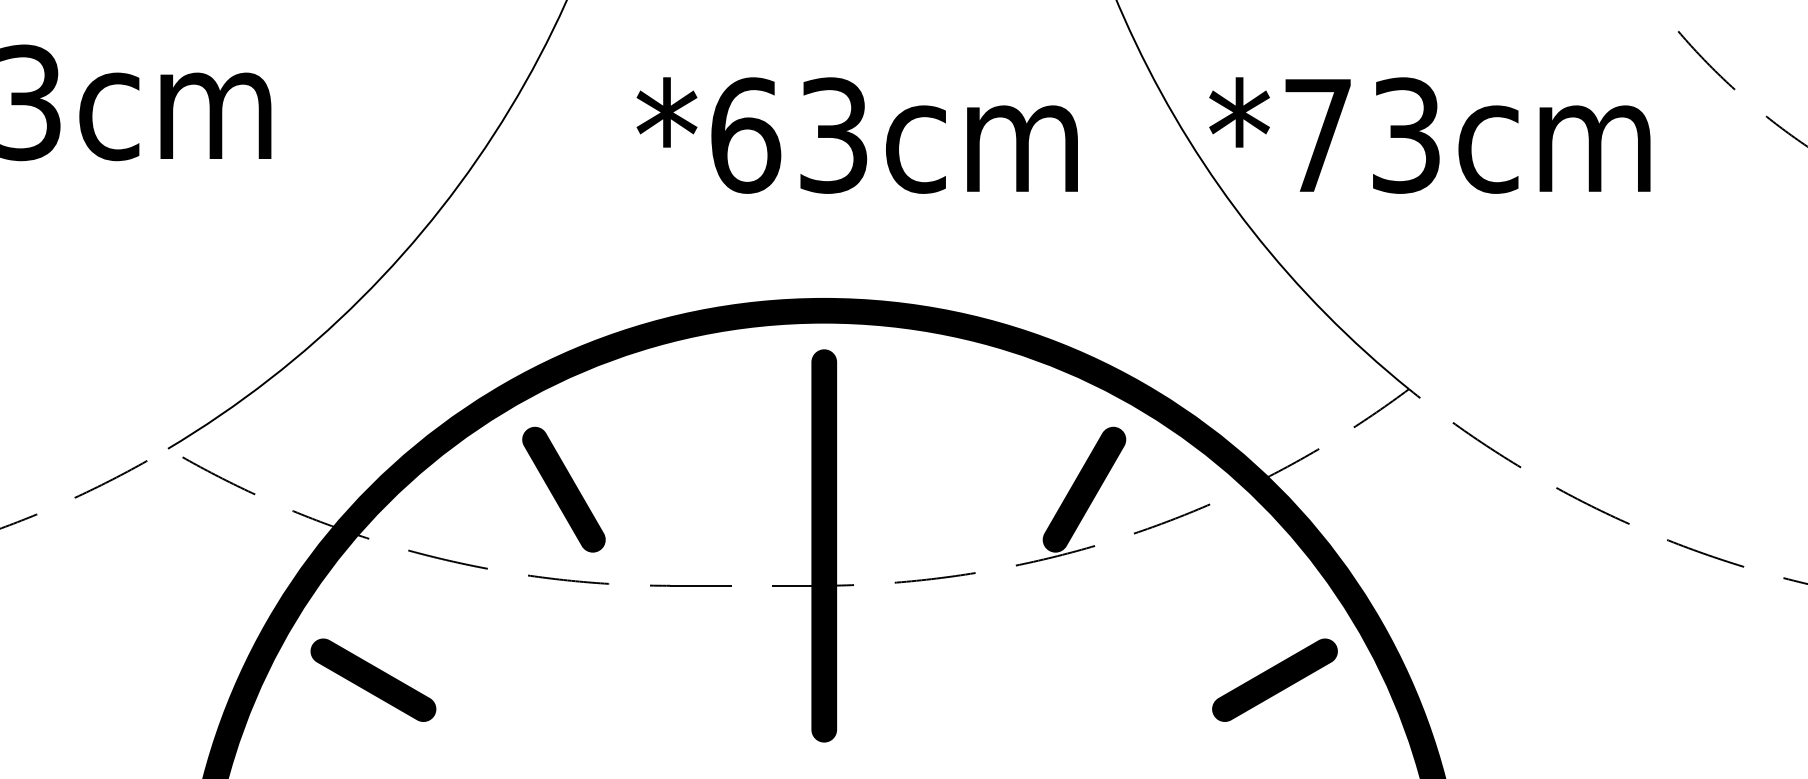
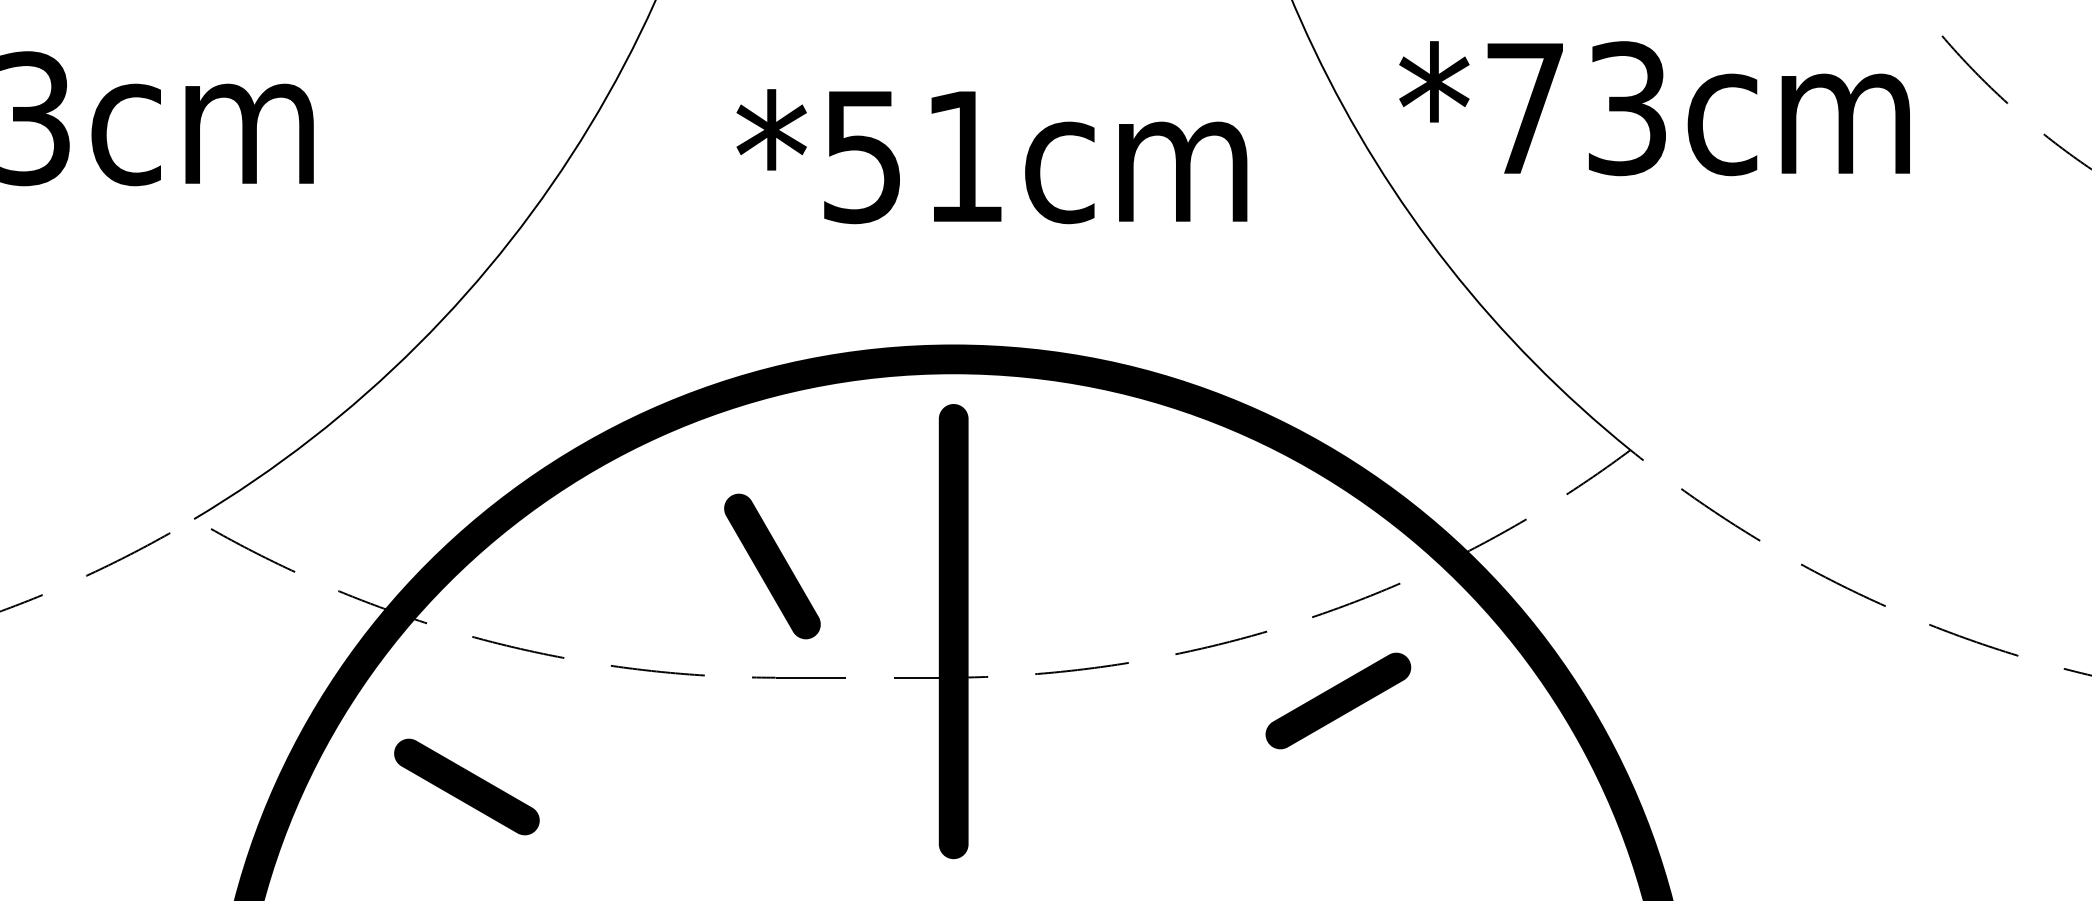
text: (789, 135) -> (913, 156), *63cm -> *51cm
text: (1429, 135) -> (1654, 108), moved
part: (564, 489) -> (772, 566), moved
fill: (1084, 489) -> (1254, 566), removed
part: (373, 679) -> (466, 786), moved
part: (1275, 679) -> (1338, 700), moved

